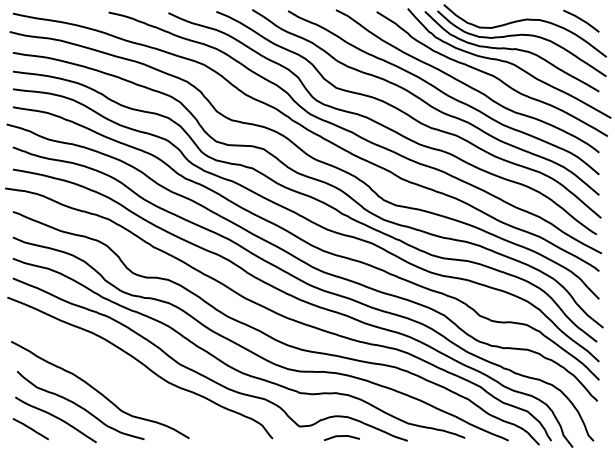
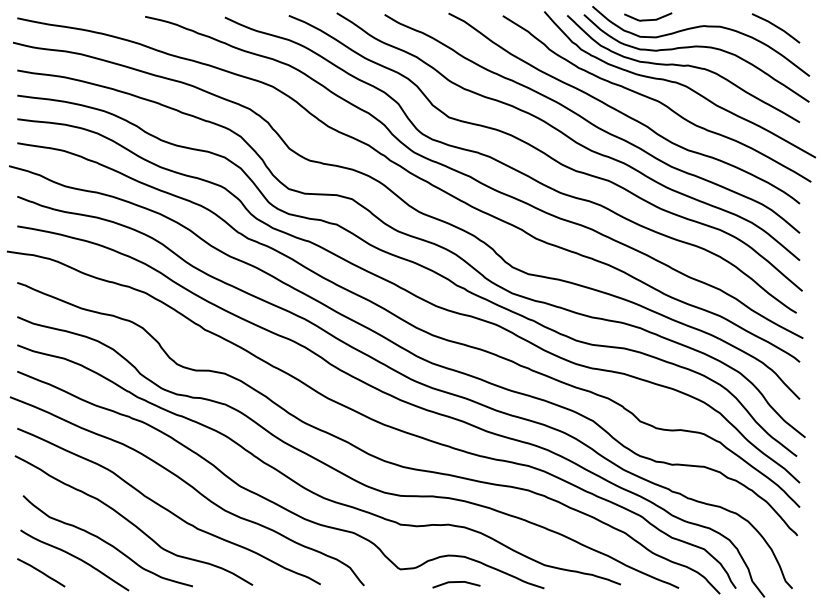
curve: (485, 14) -> (648, 19), added
curve: (126, 381) -> (168, 509), added

